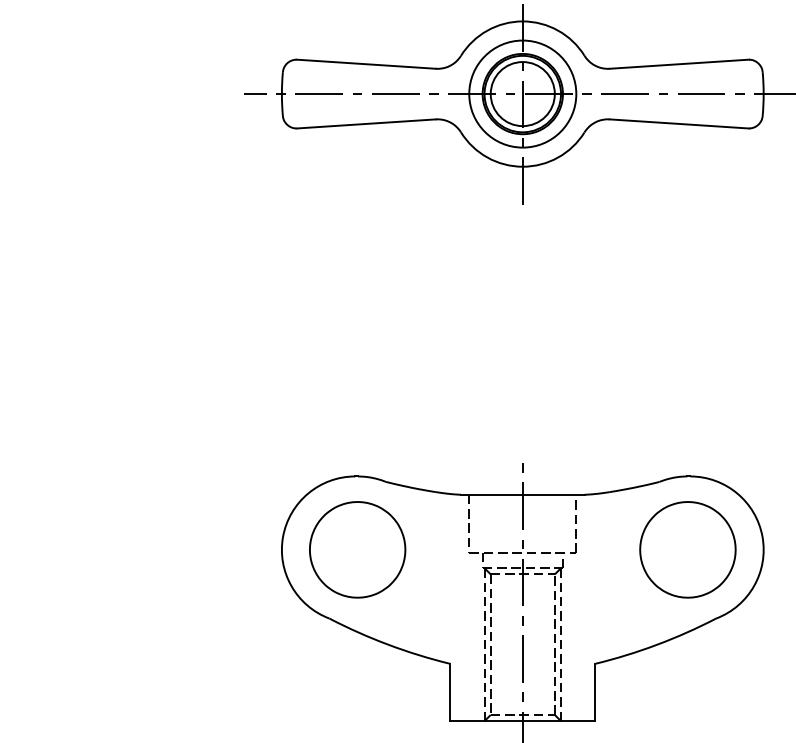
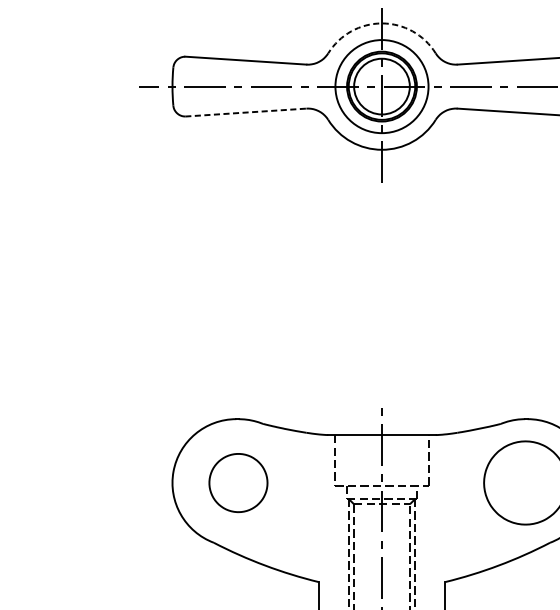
arc: (522, 21) -> (381, 23), solid -> dashed
line: (366, 123) -> (246, 112), solid -> dashed
part: (357, 549) -> (238, 482), size x0.7

